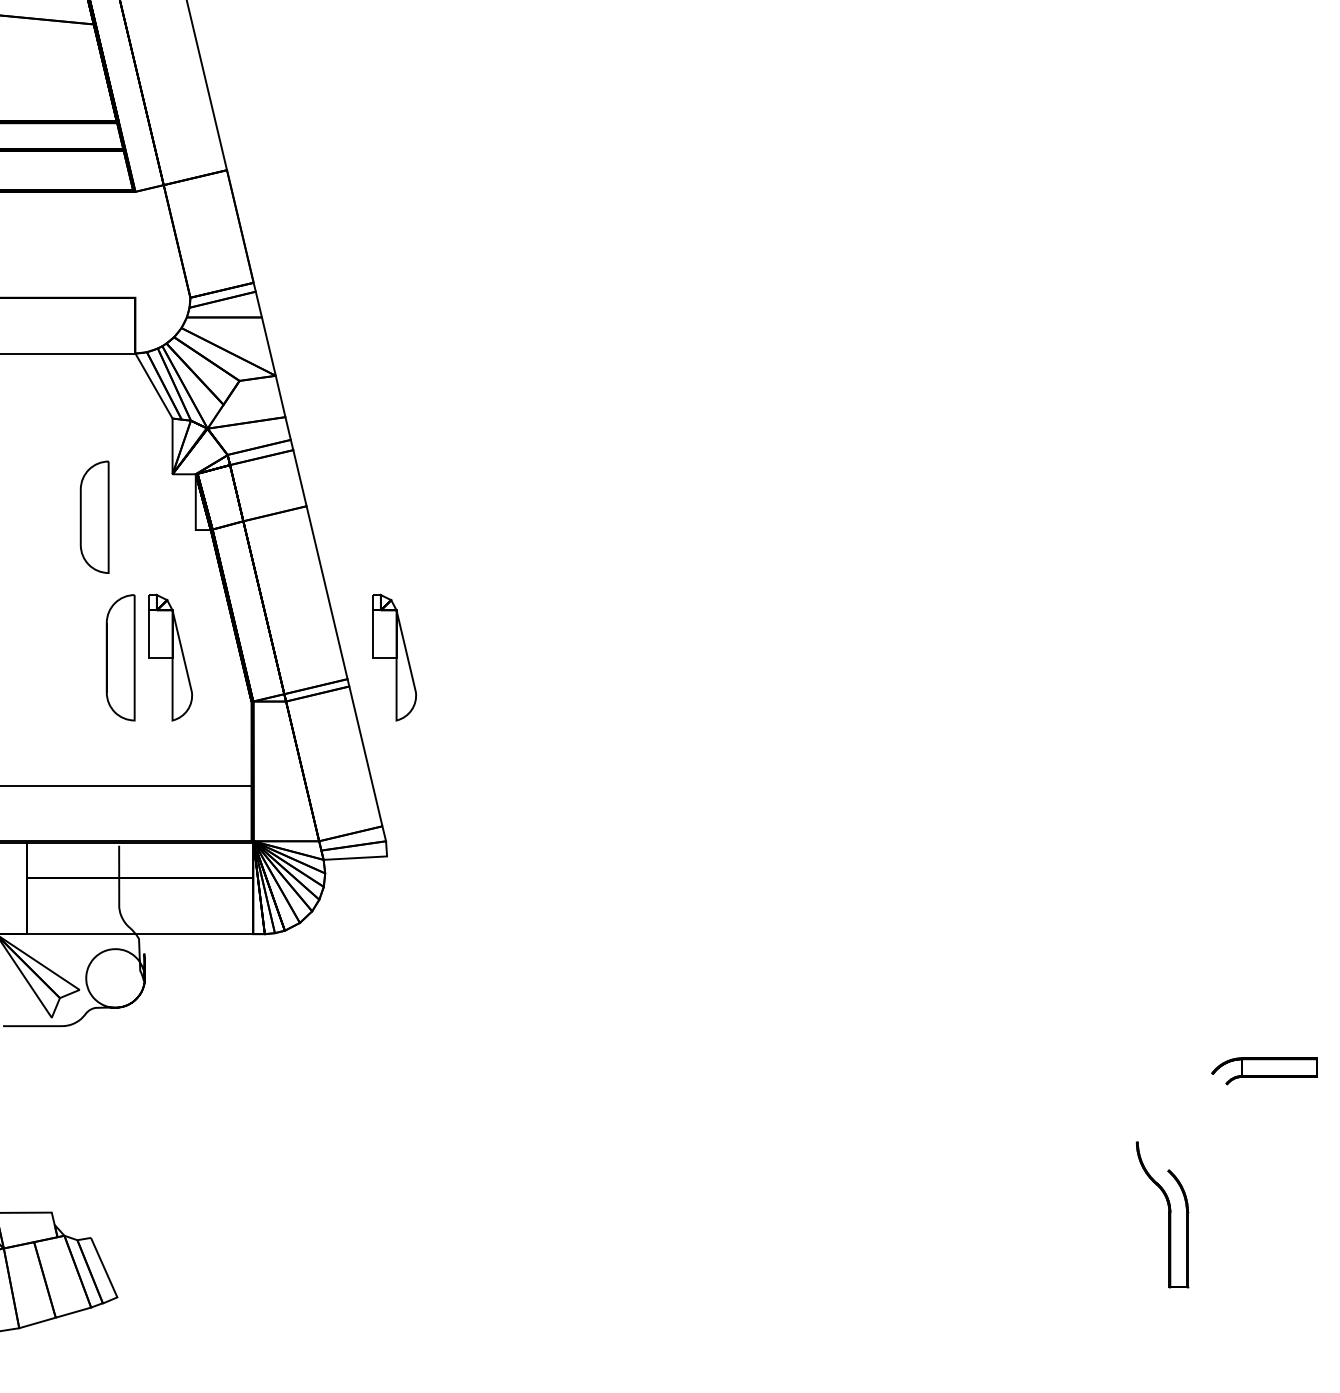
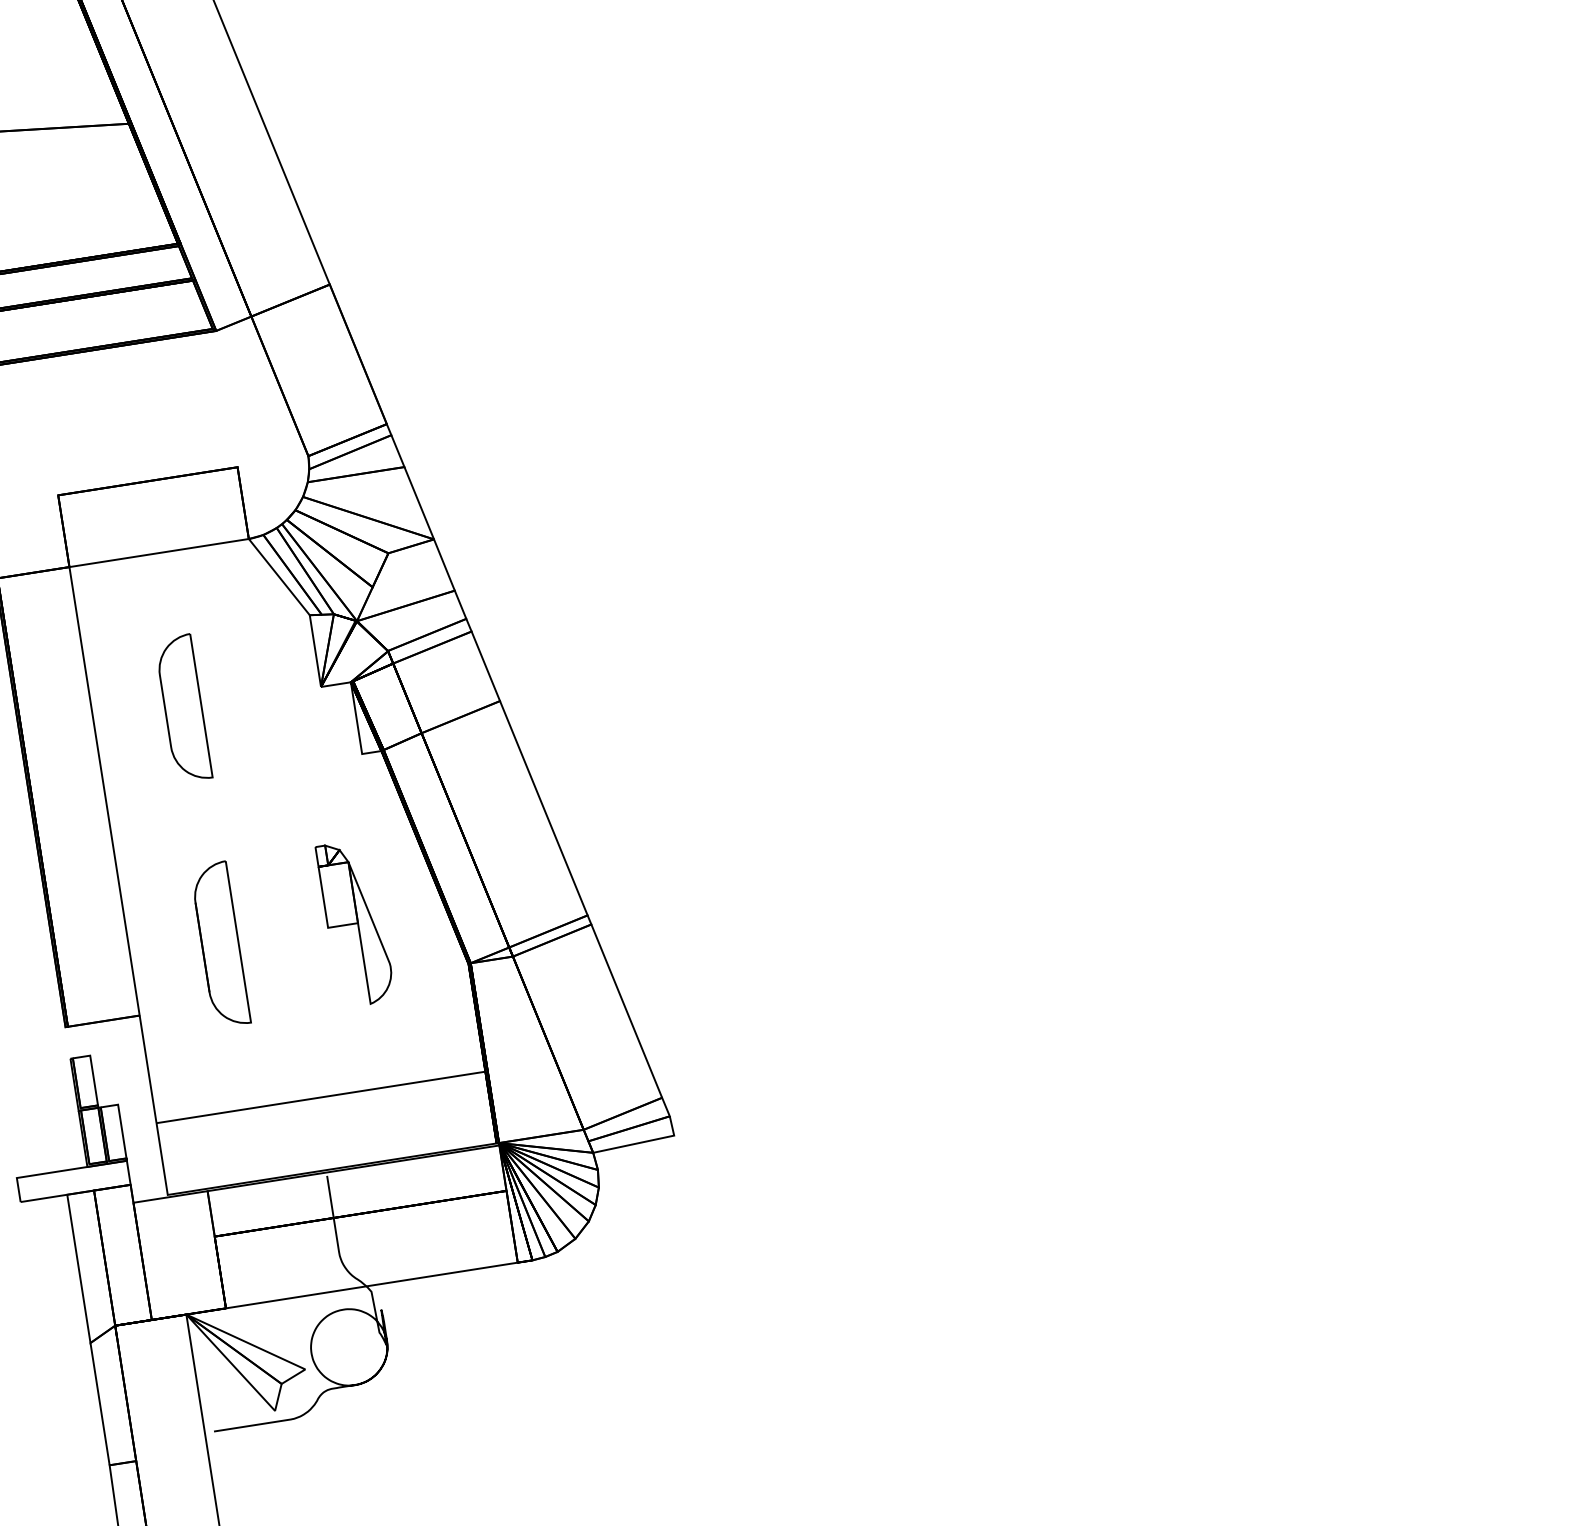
part: (94, 516) -> (183, 707), moved
part: (120, 657) -> (220, 944), moved
part: (394, 657) -> (643, 878), removed

